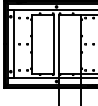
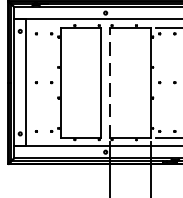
line: (58, 43) -> (109, 81), solid -> dashed

